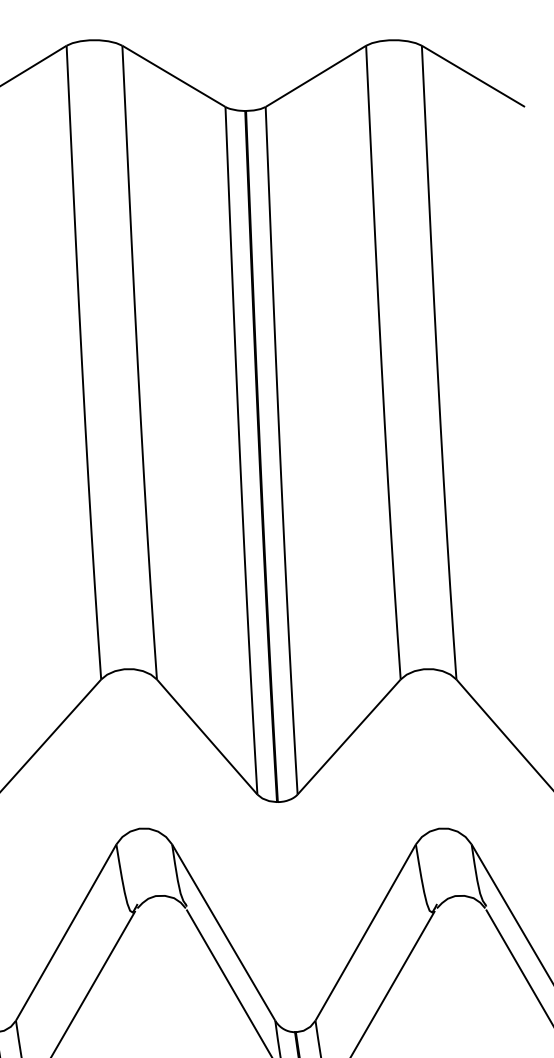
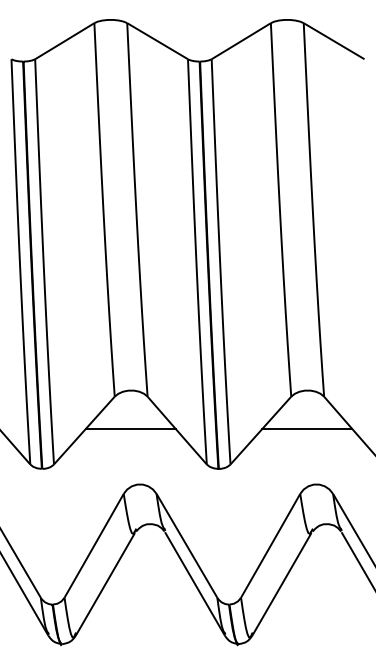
line: (127, 733) -> (130, 428), added
line: (428, 733) -> (307, 428), added

